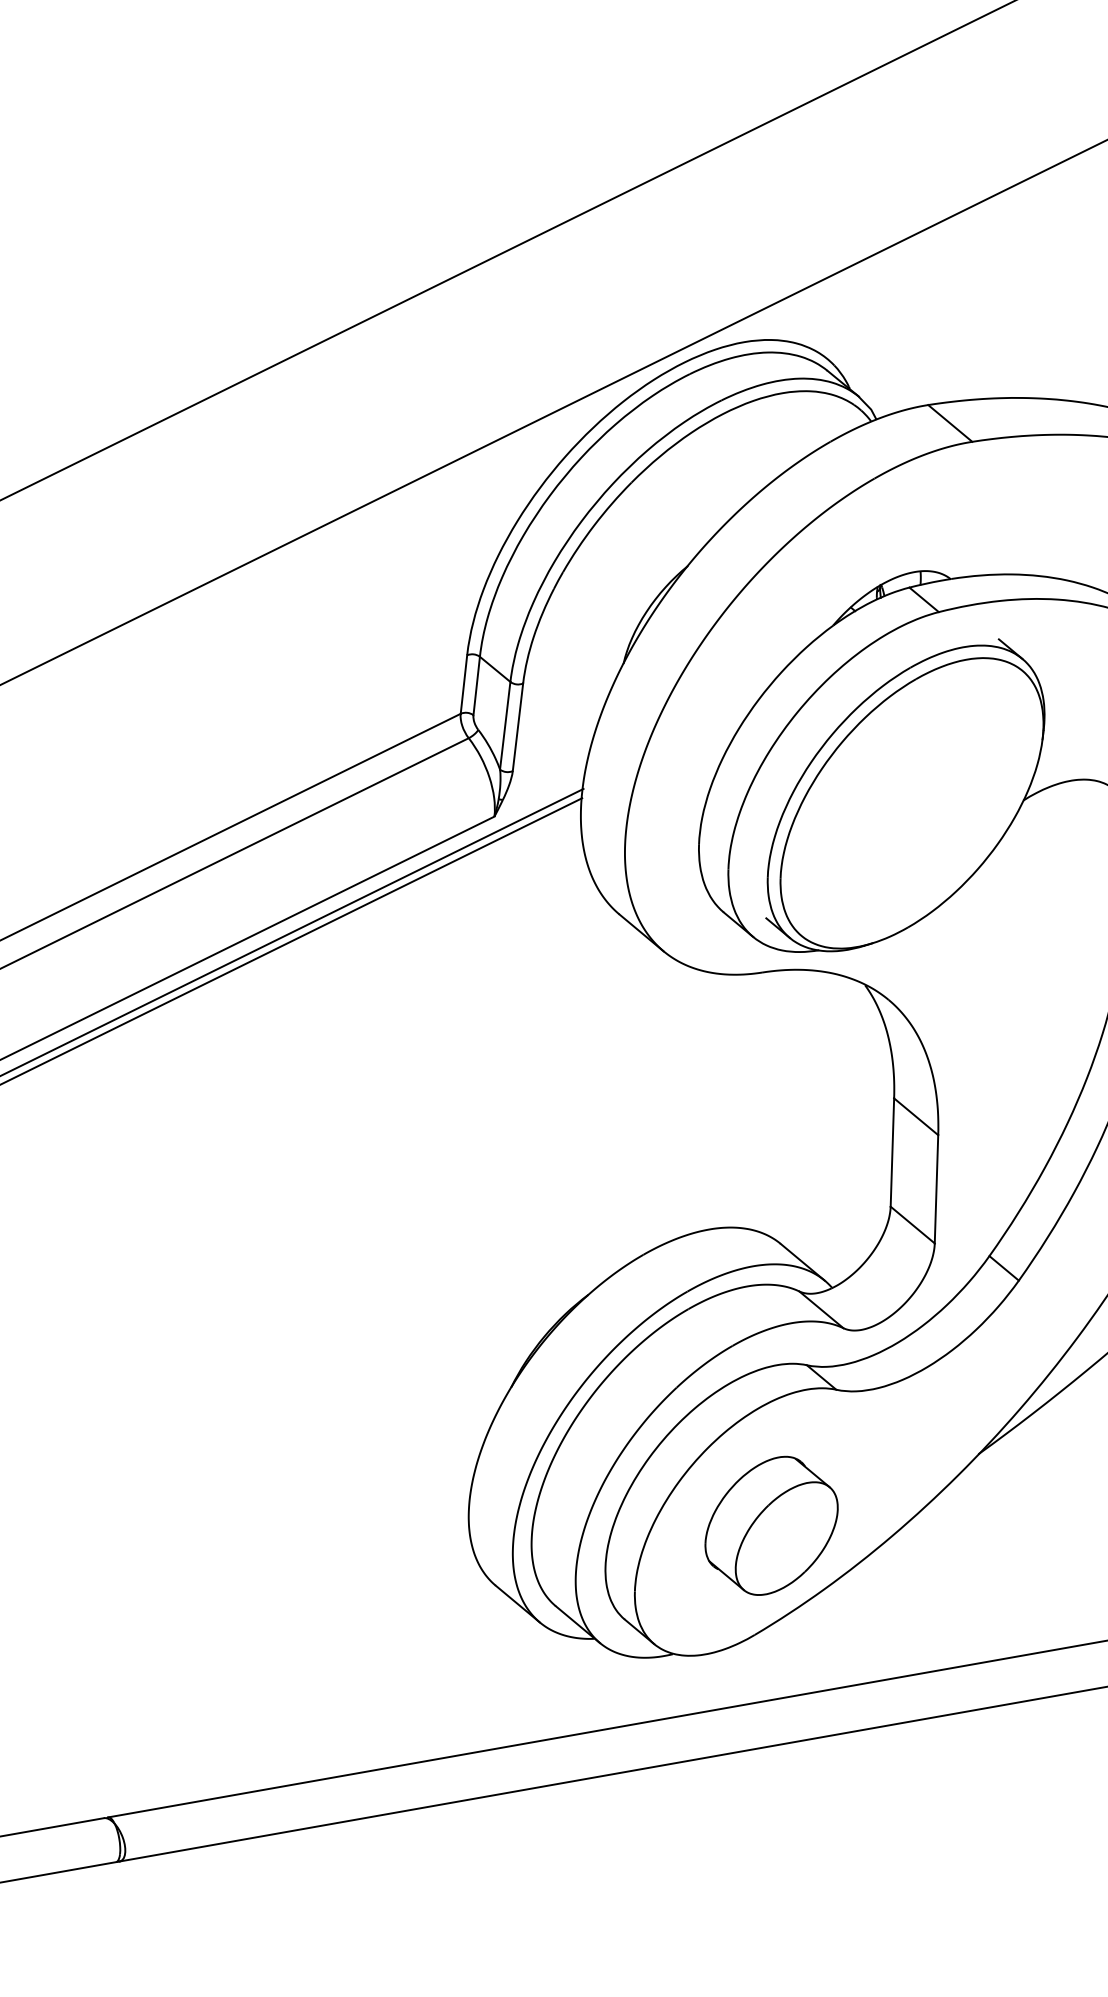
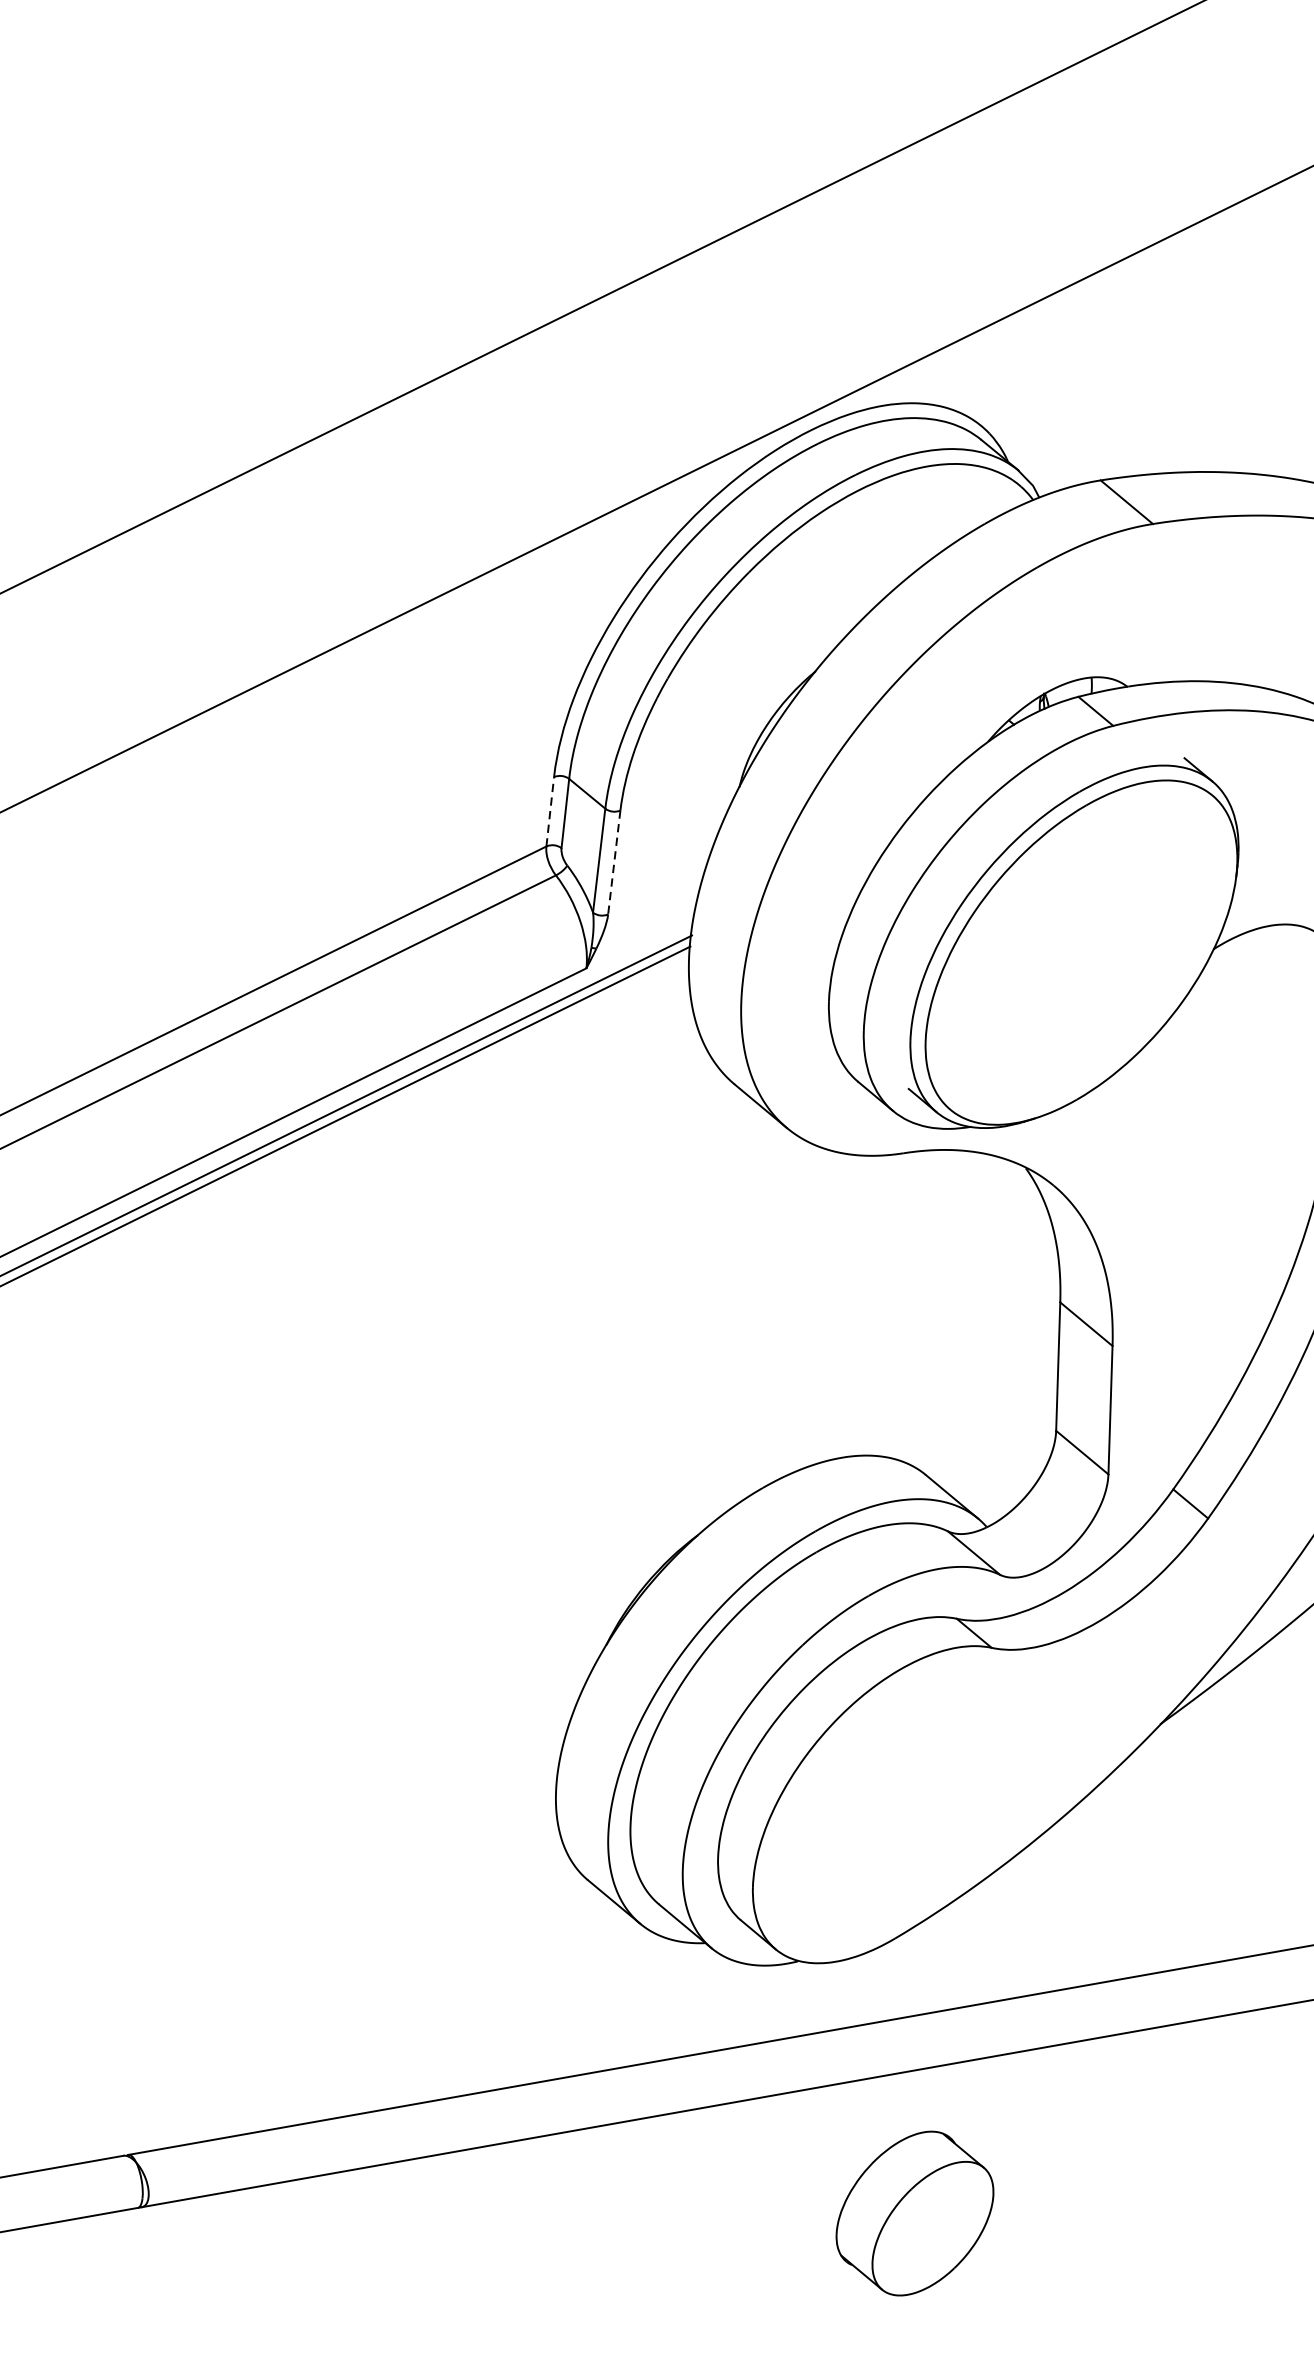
line: (464, 684) -> (550, 811), solid -> dashed
line: (517, 727) -> (613, 862), solid -> dashed
part: (771, 1525) -> (914, 2213), moved

